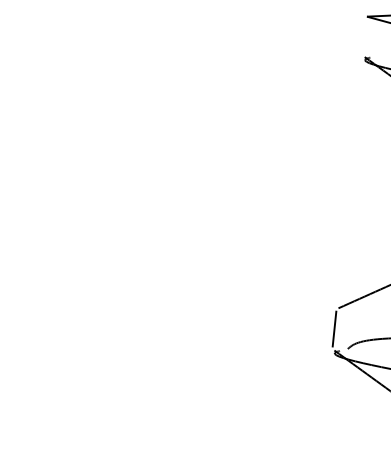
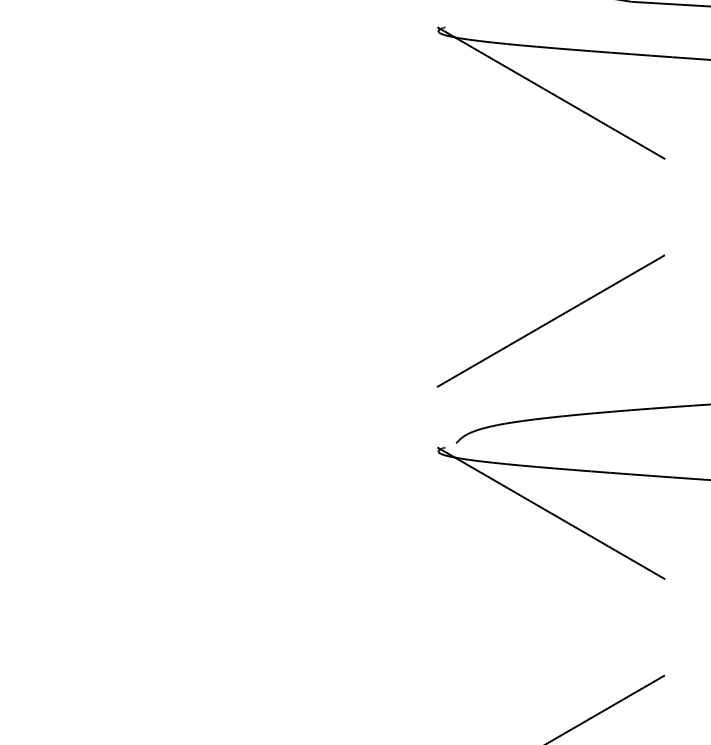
line: (334, 328) -> (434, 416), removed

